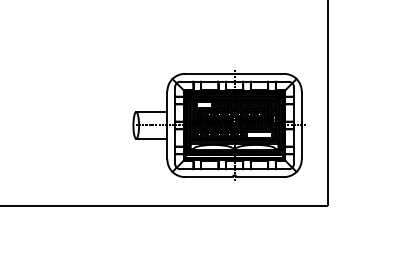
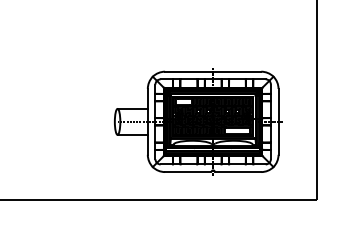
part: (218, 125) -> (197, 121), moved

